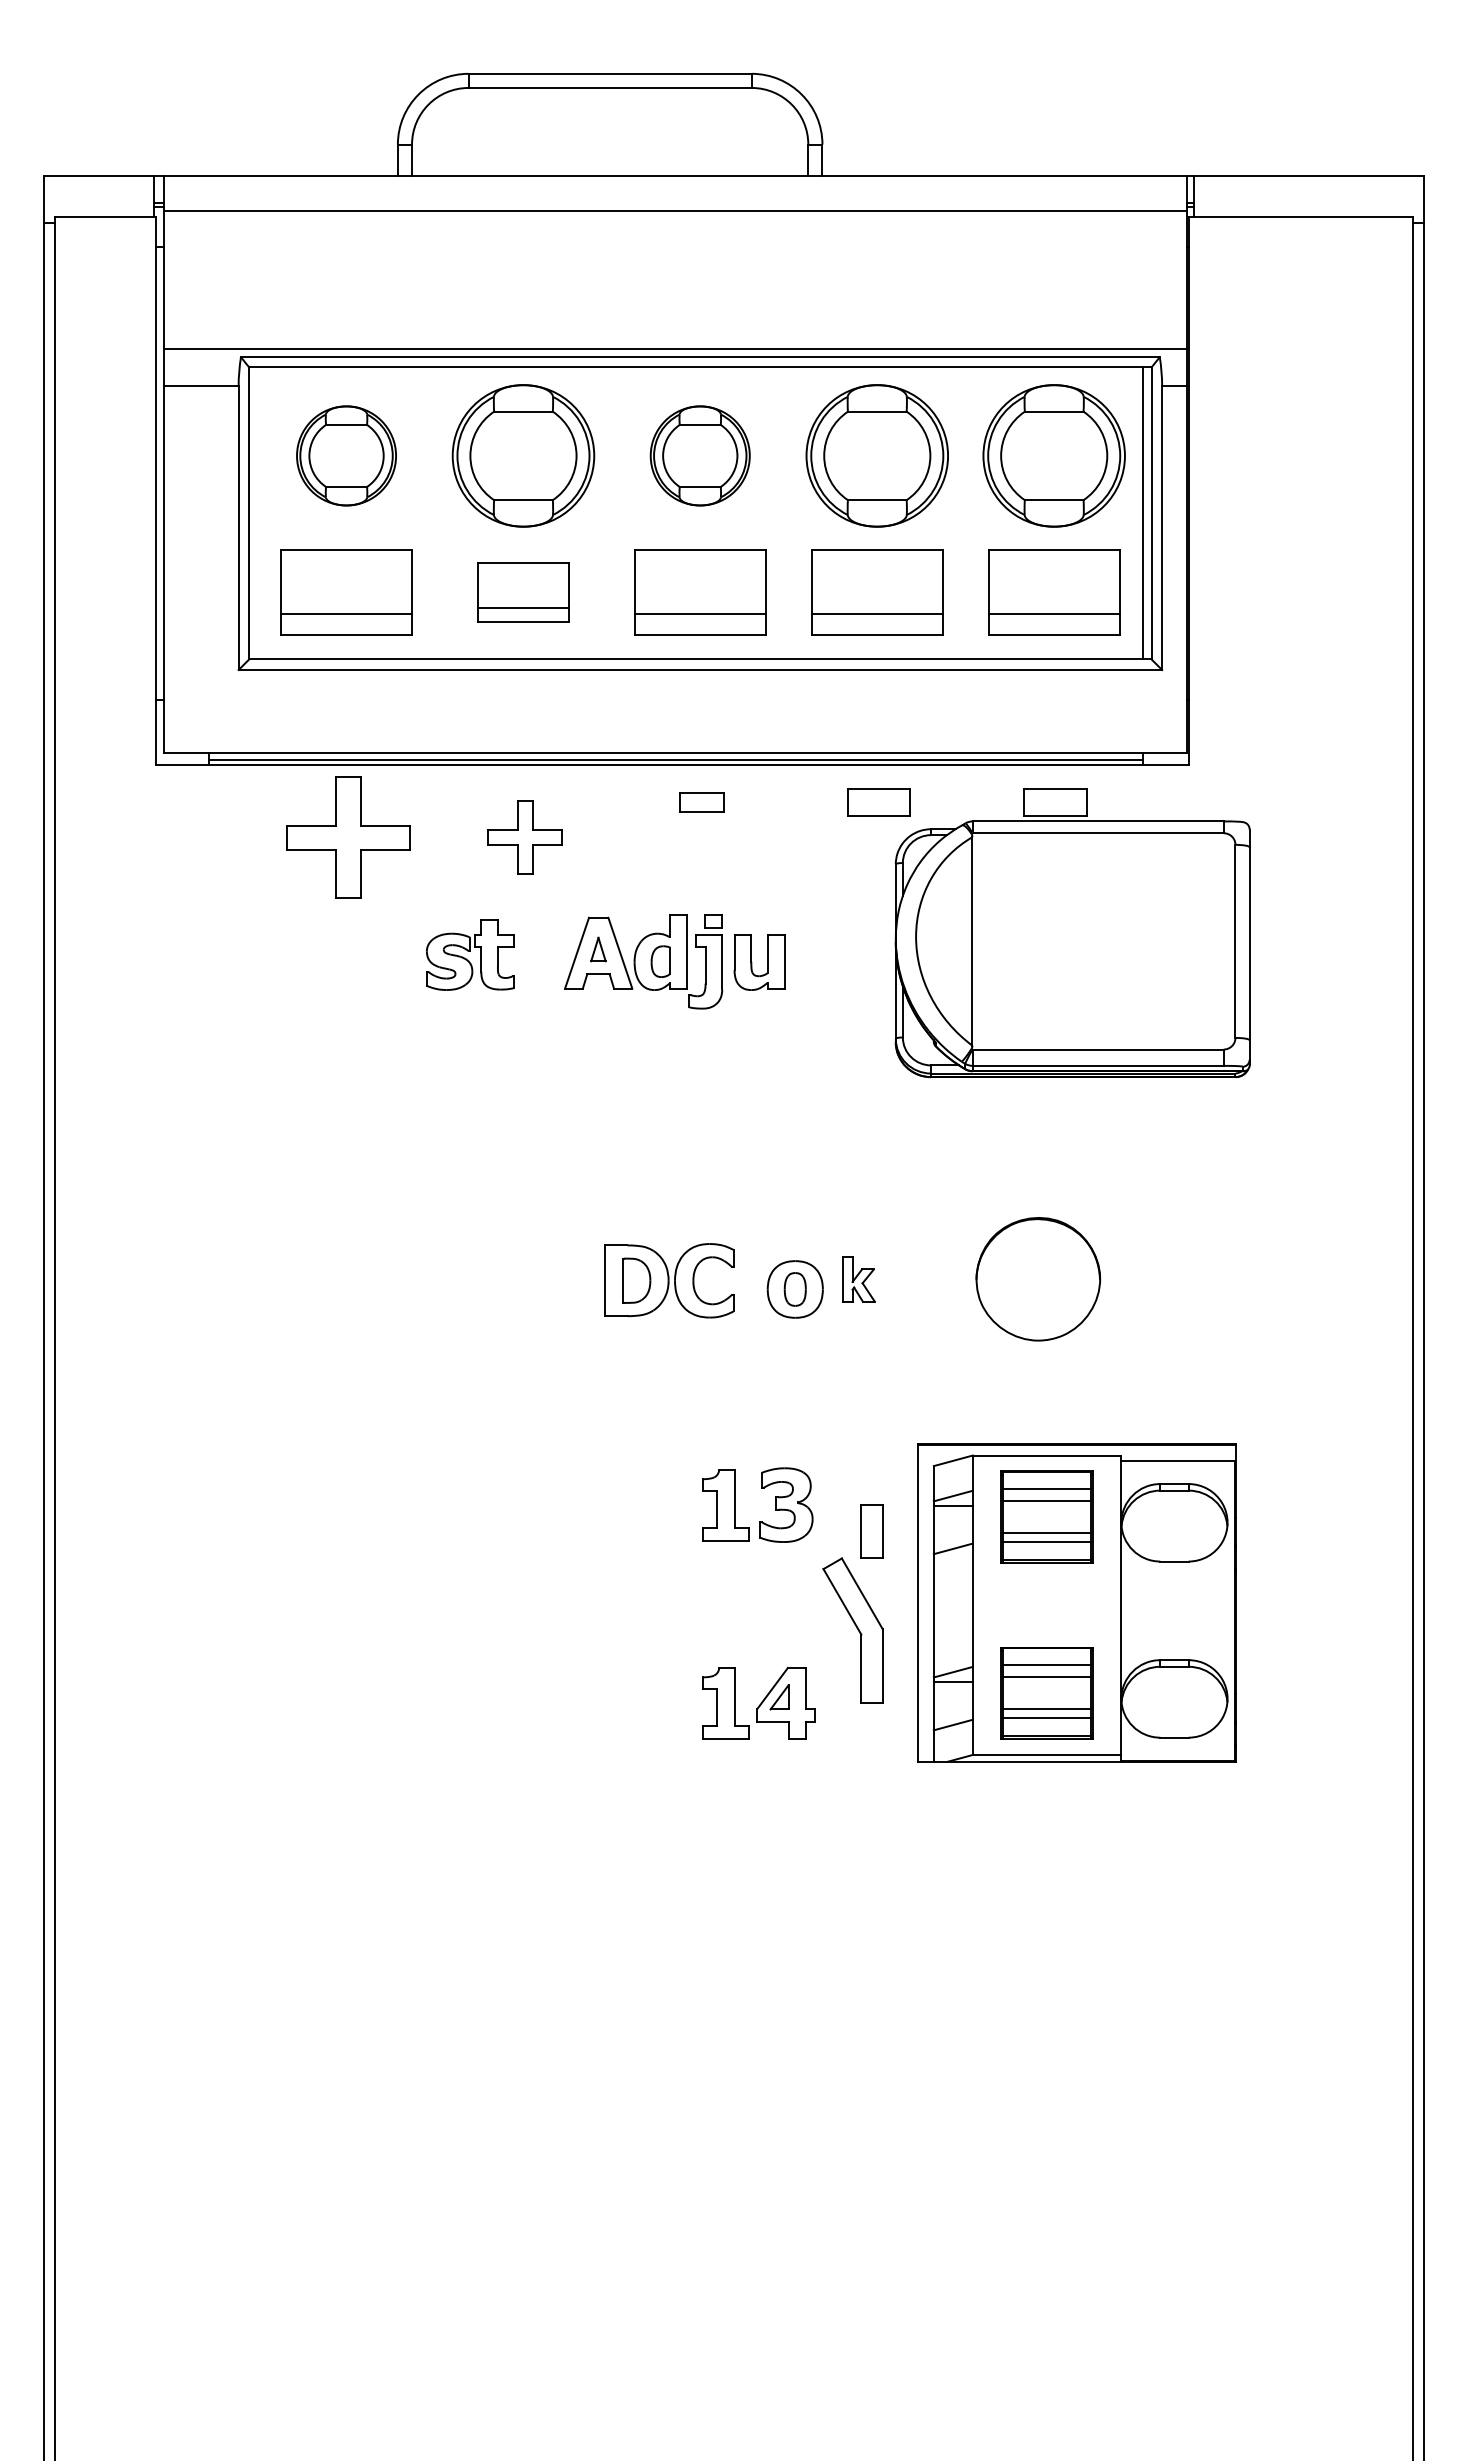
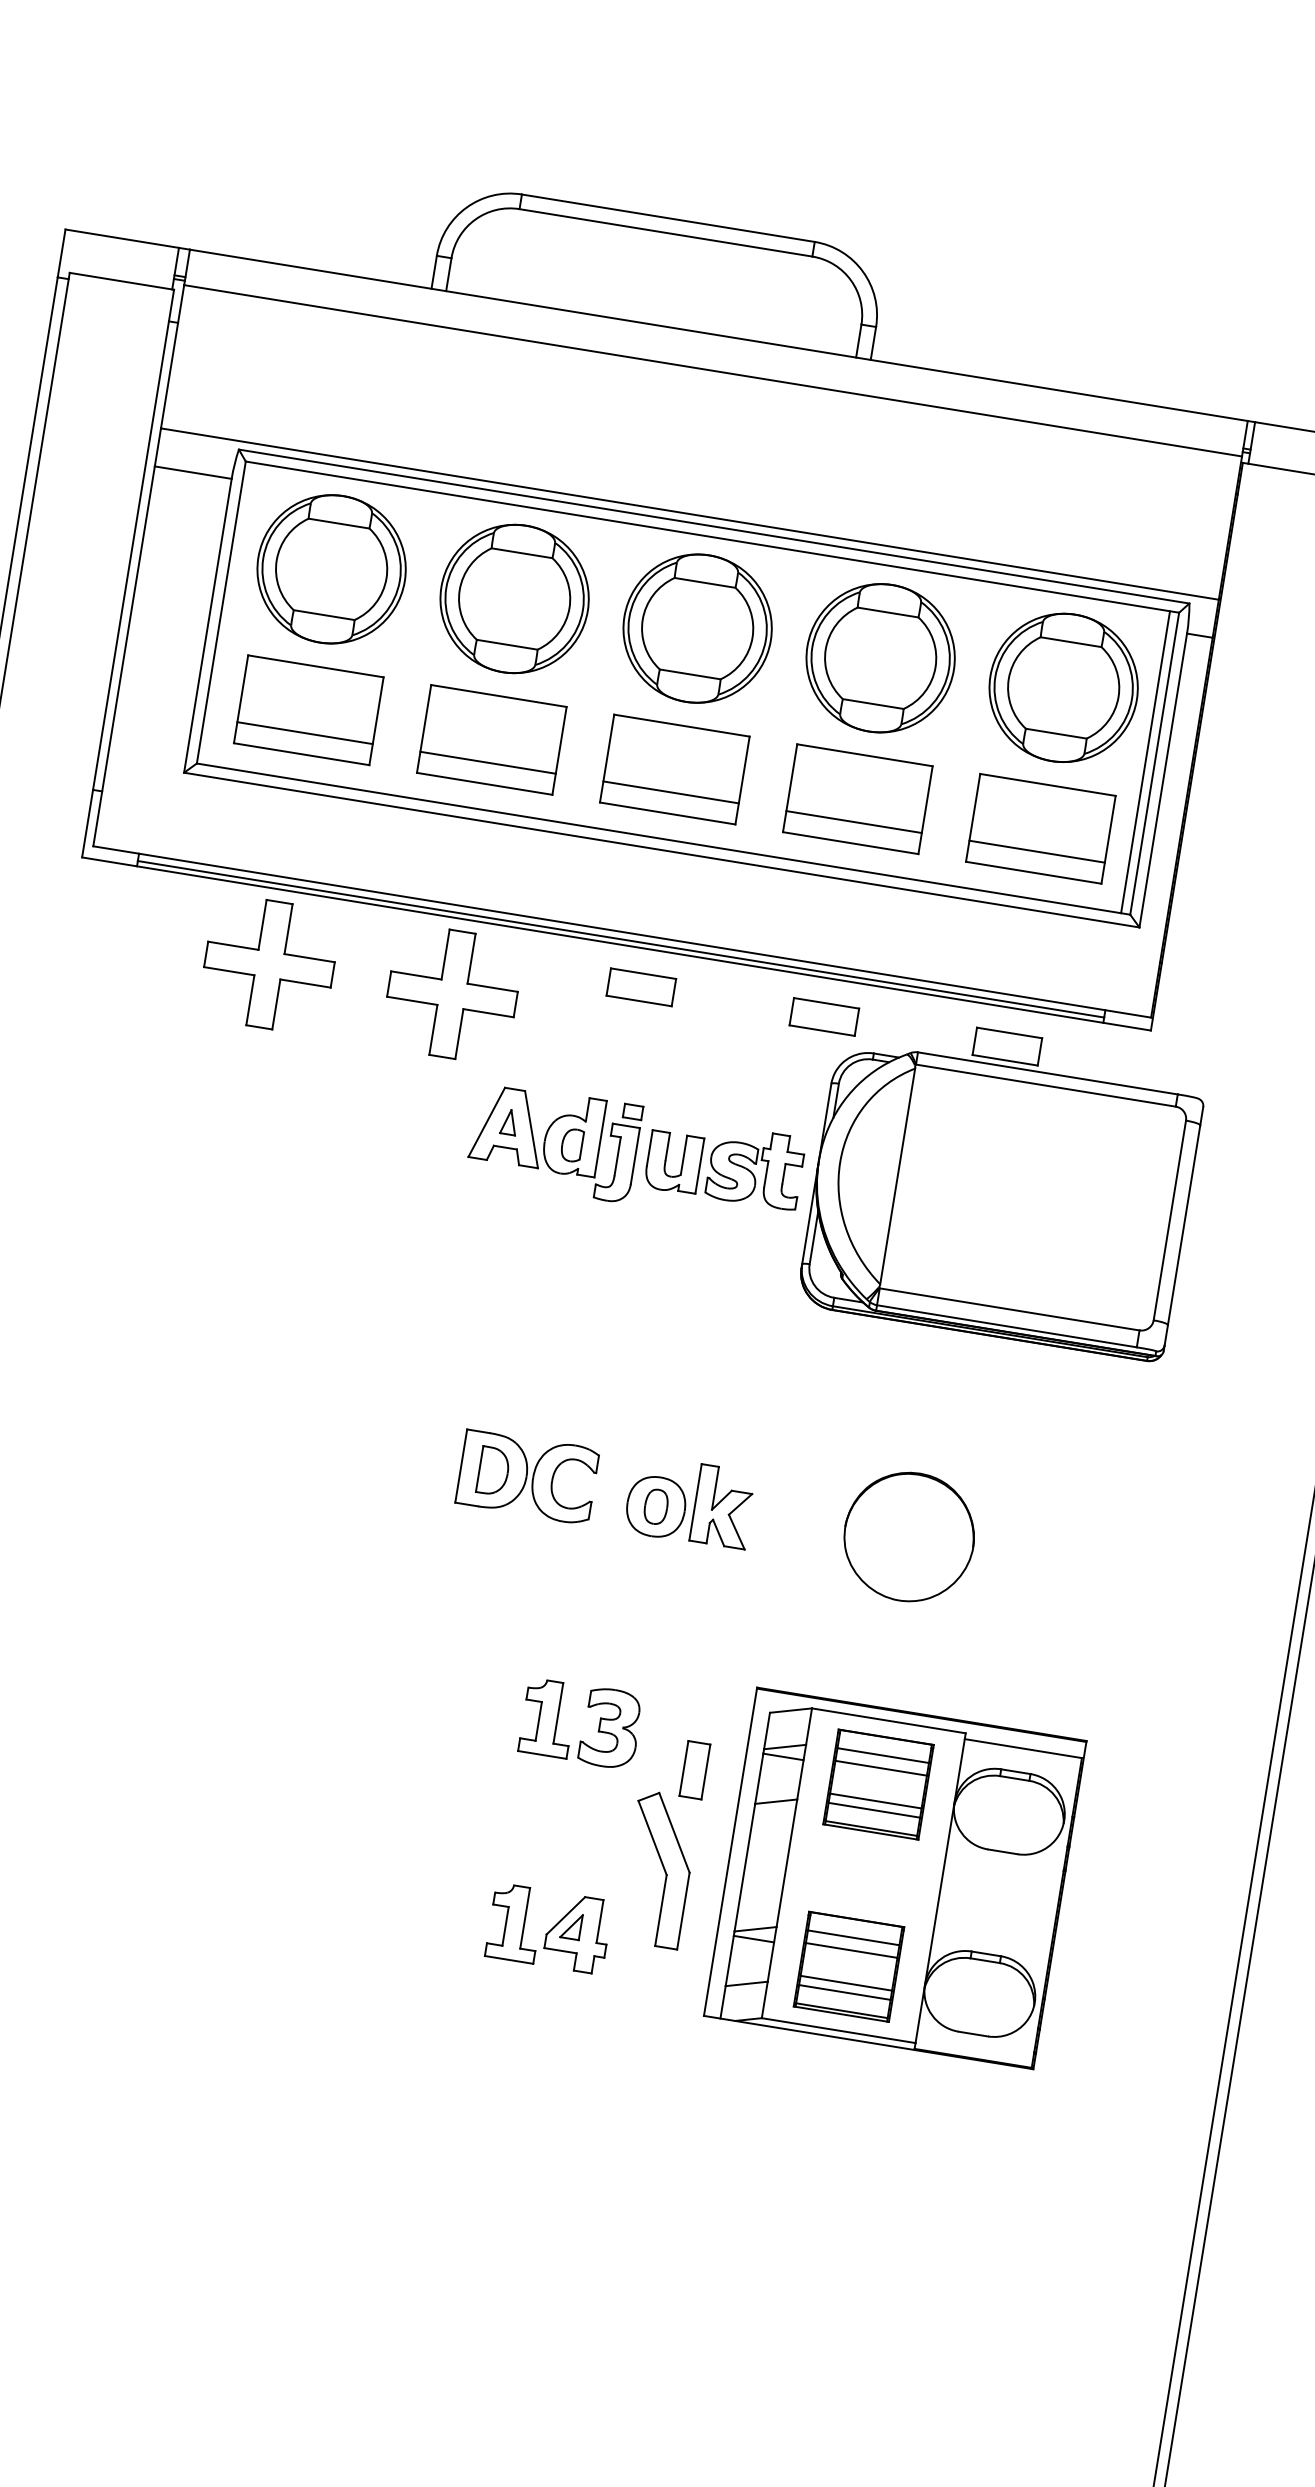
part: (346, 455) -> (331, 568), size x1.43
part: (699, 455) -> (696, 628), size x1.43
part: (523, 592) -> (491, 740), size x1.43
part: (702, 802) -> (641, 987), size x1.43
part: (524, 837) -> (451, 993), size x1.67
part: (470, 954) -> (755, 1167), moved
part: (858, 1279) -> (723, 1507), size x1.67

